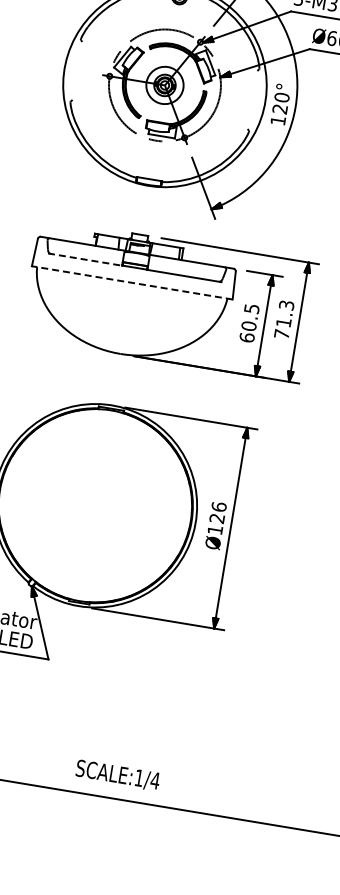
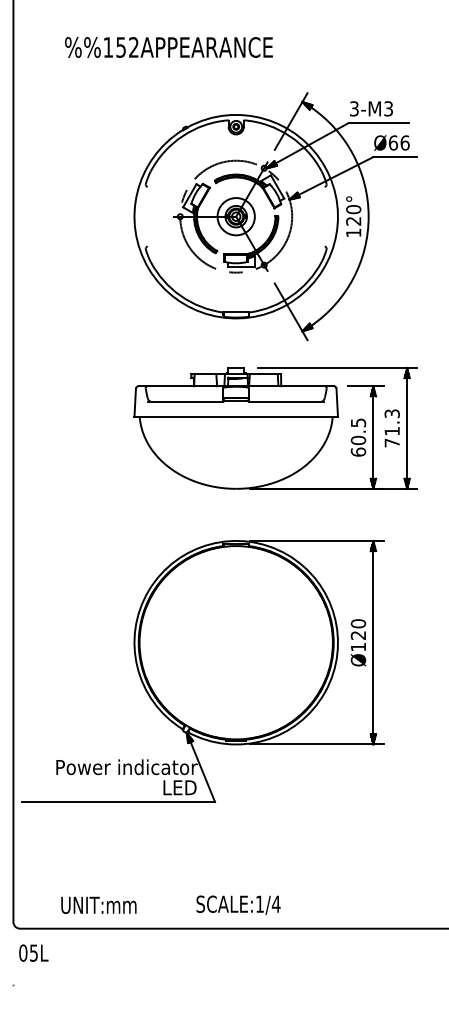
line: (84, 259) -> (185, 401), dashed -> solid
line: (132, 282) -> (236, 416), dashed -> solid
text: (218, 506) -> (357, 623), Ø126 -> Ø120
text: (118, 774) -> (238, 904), moved

